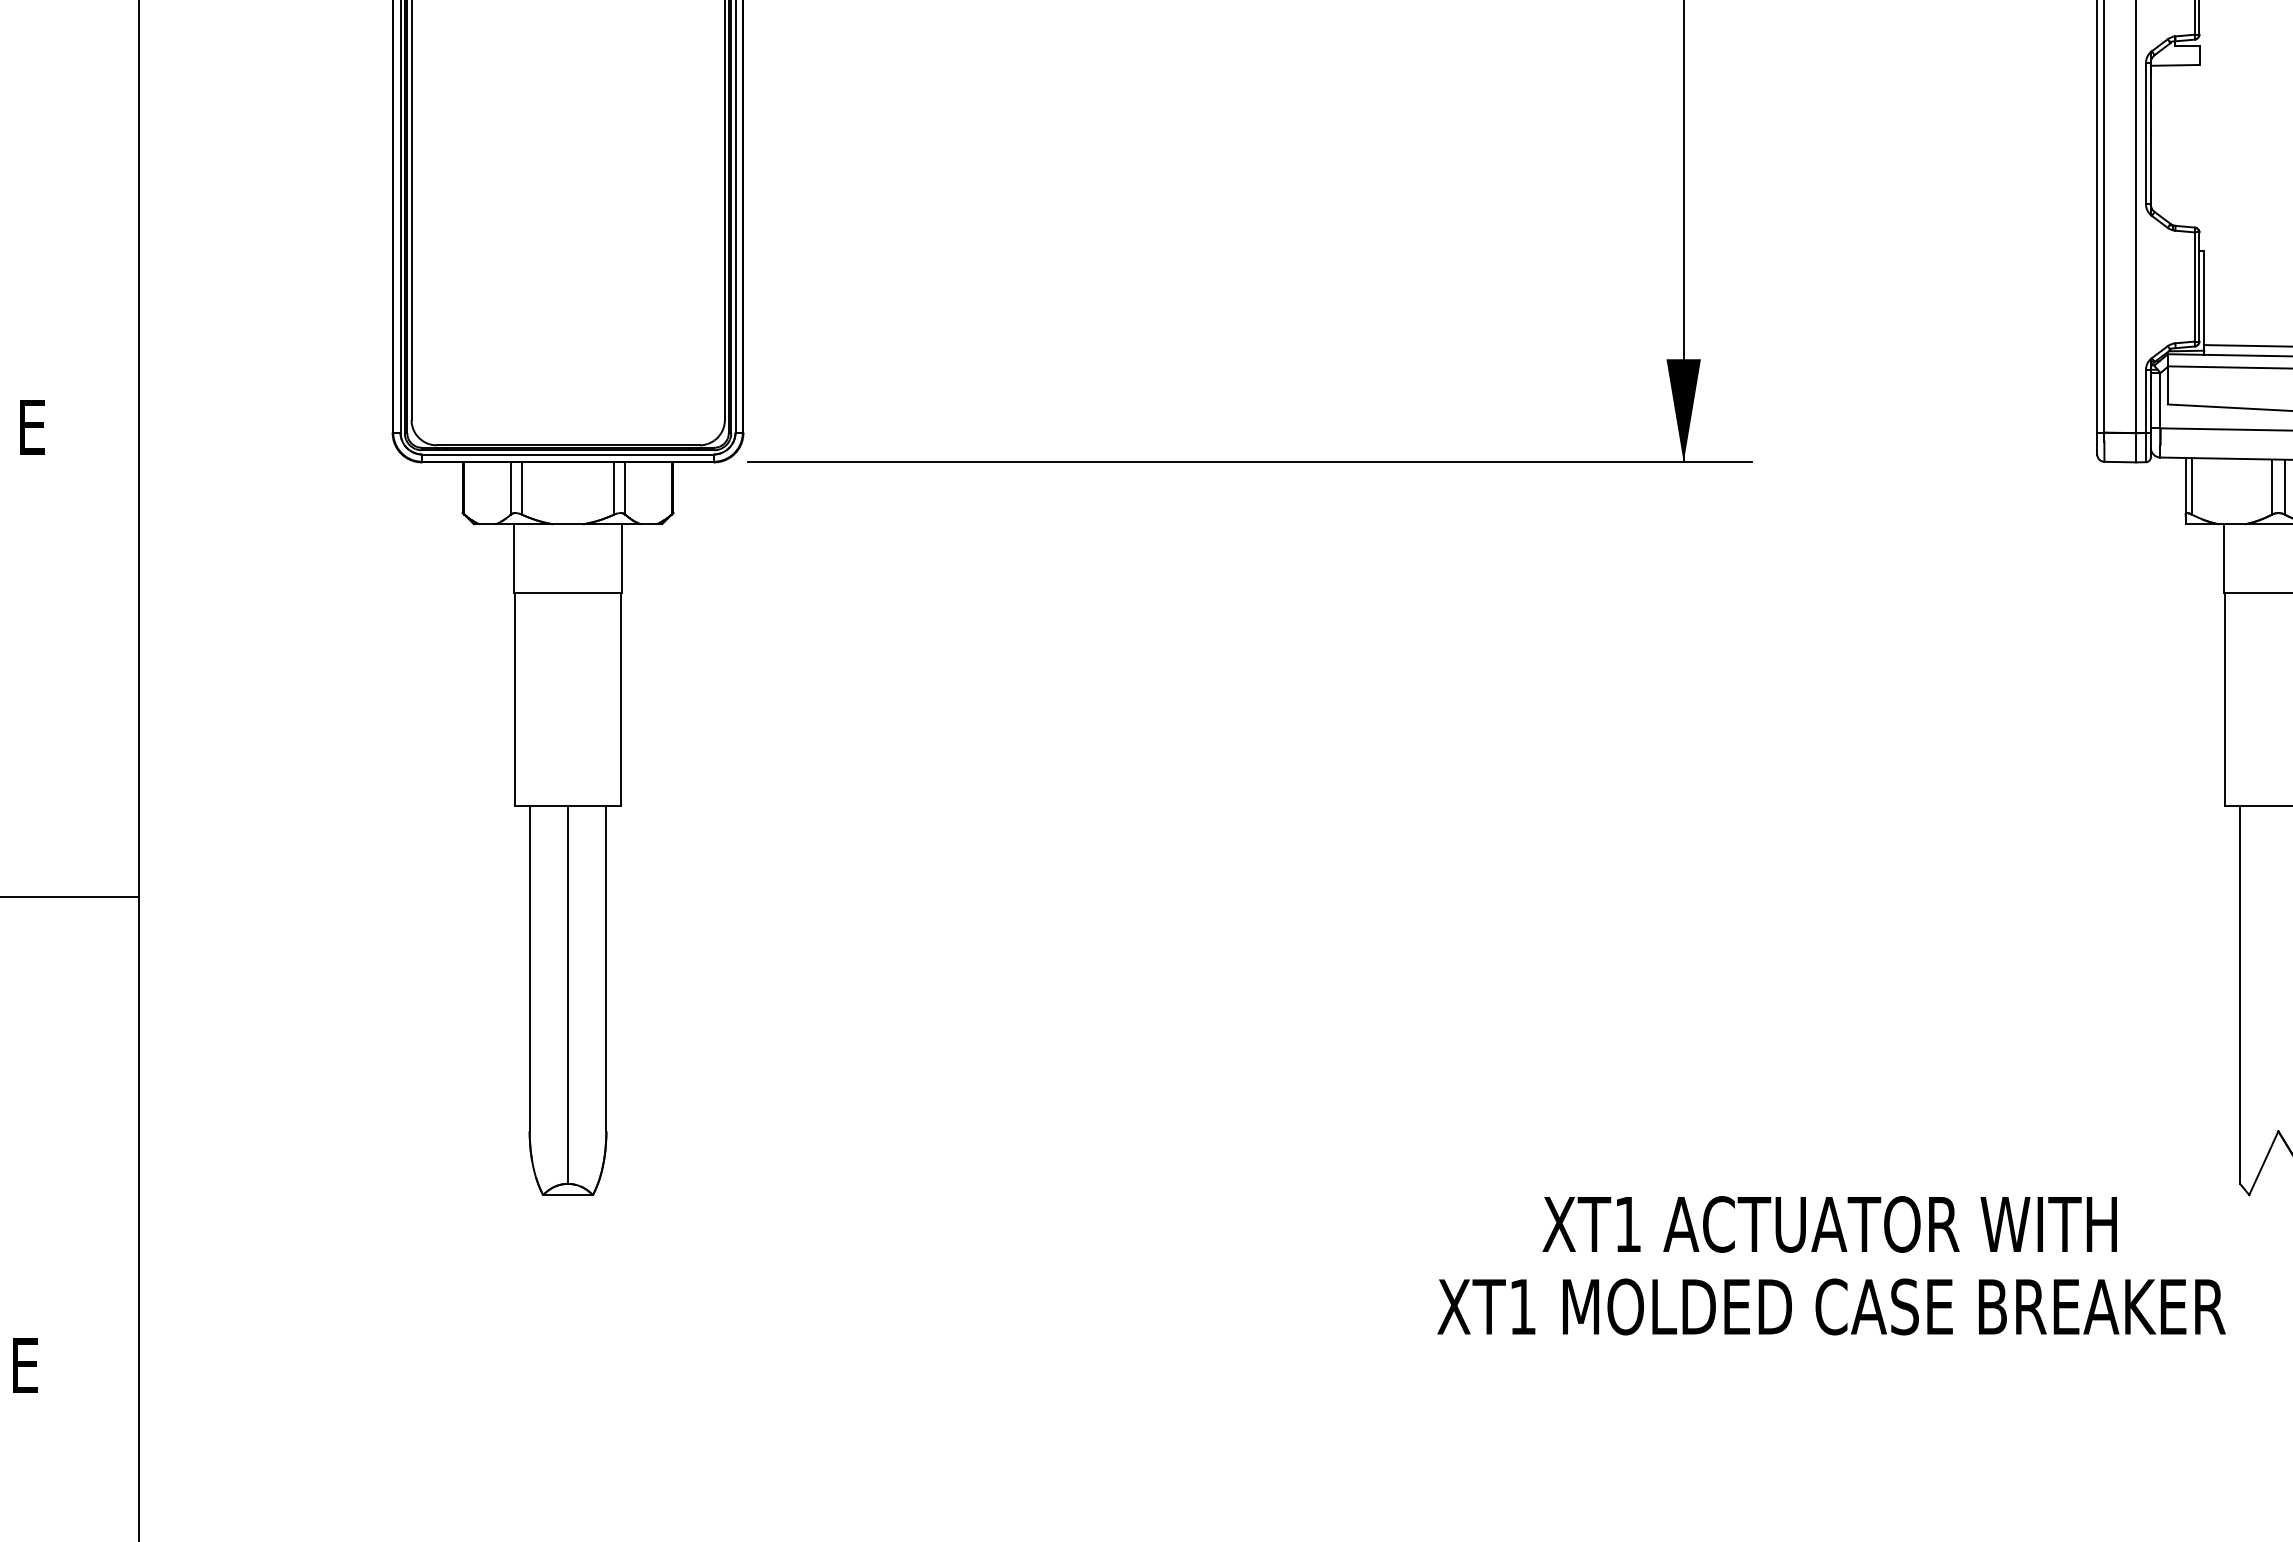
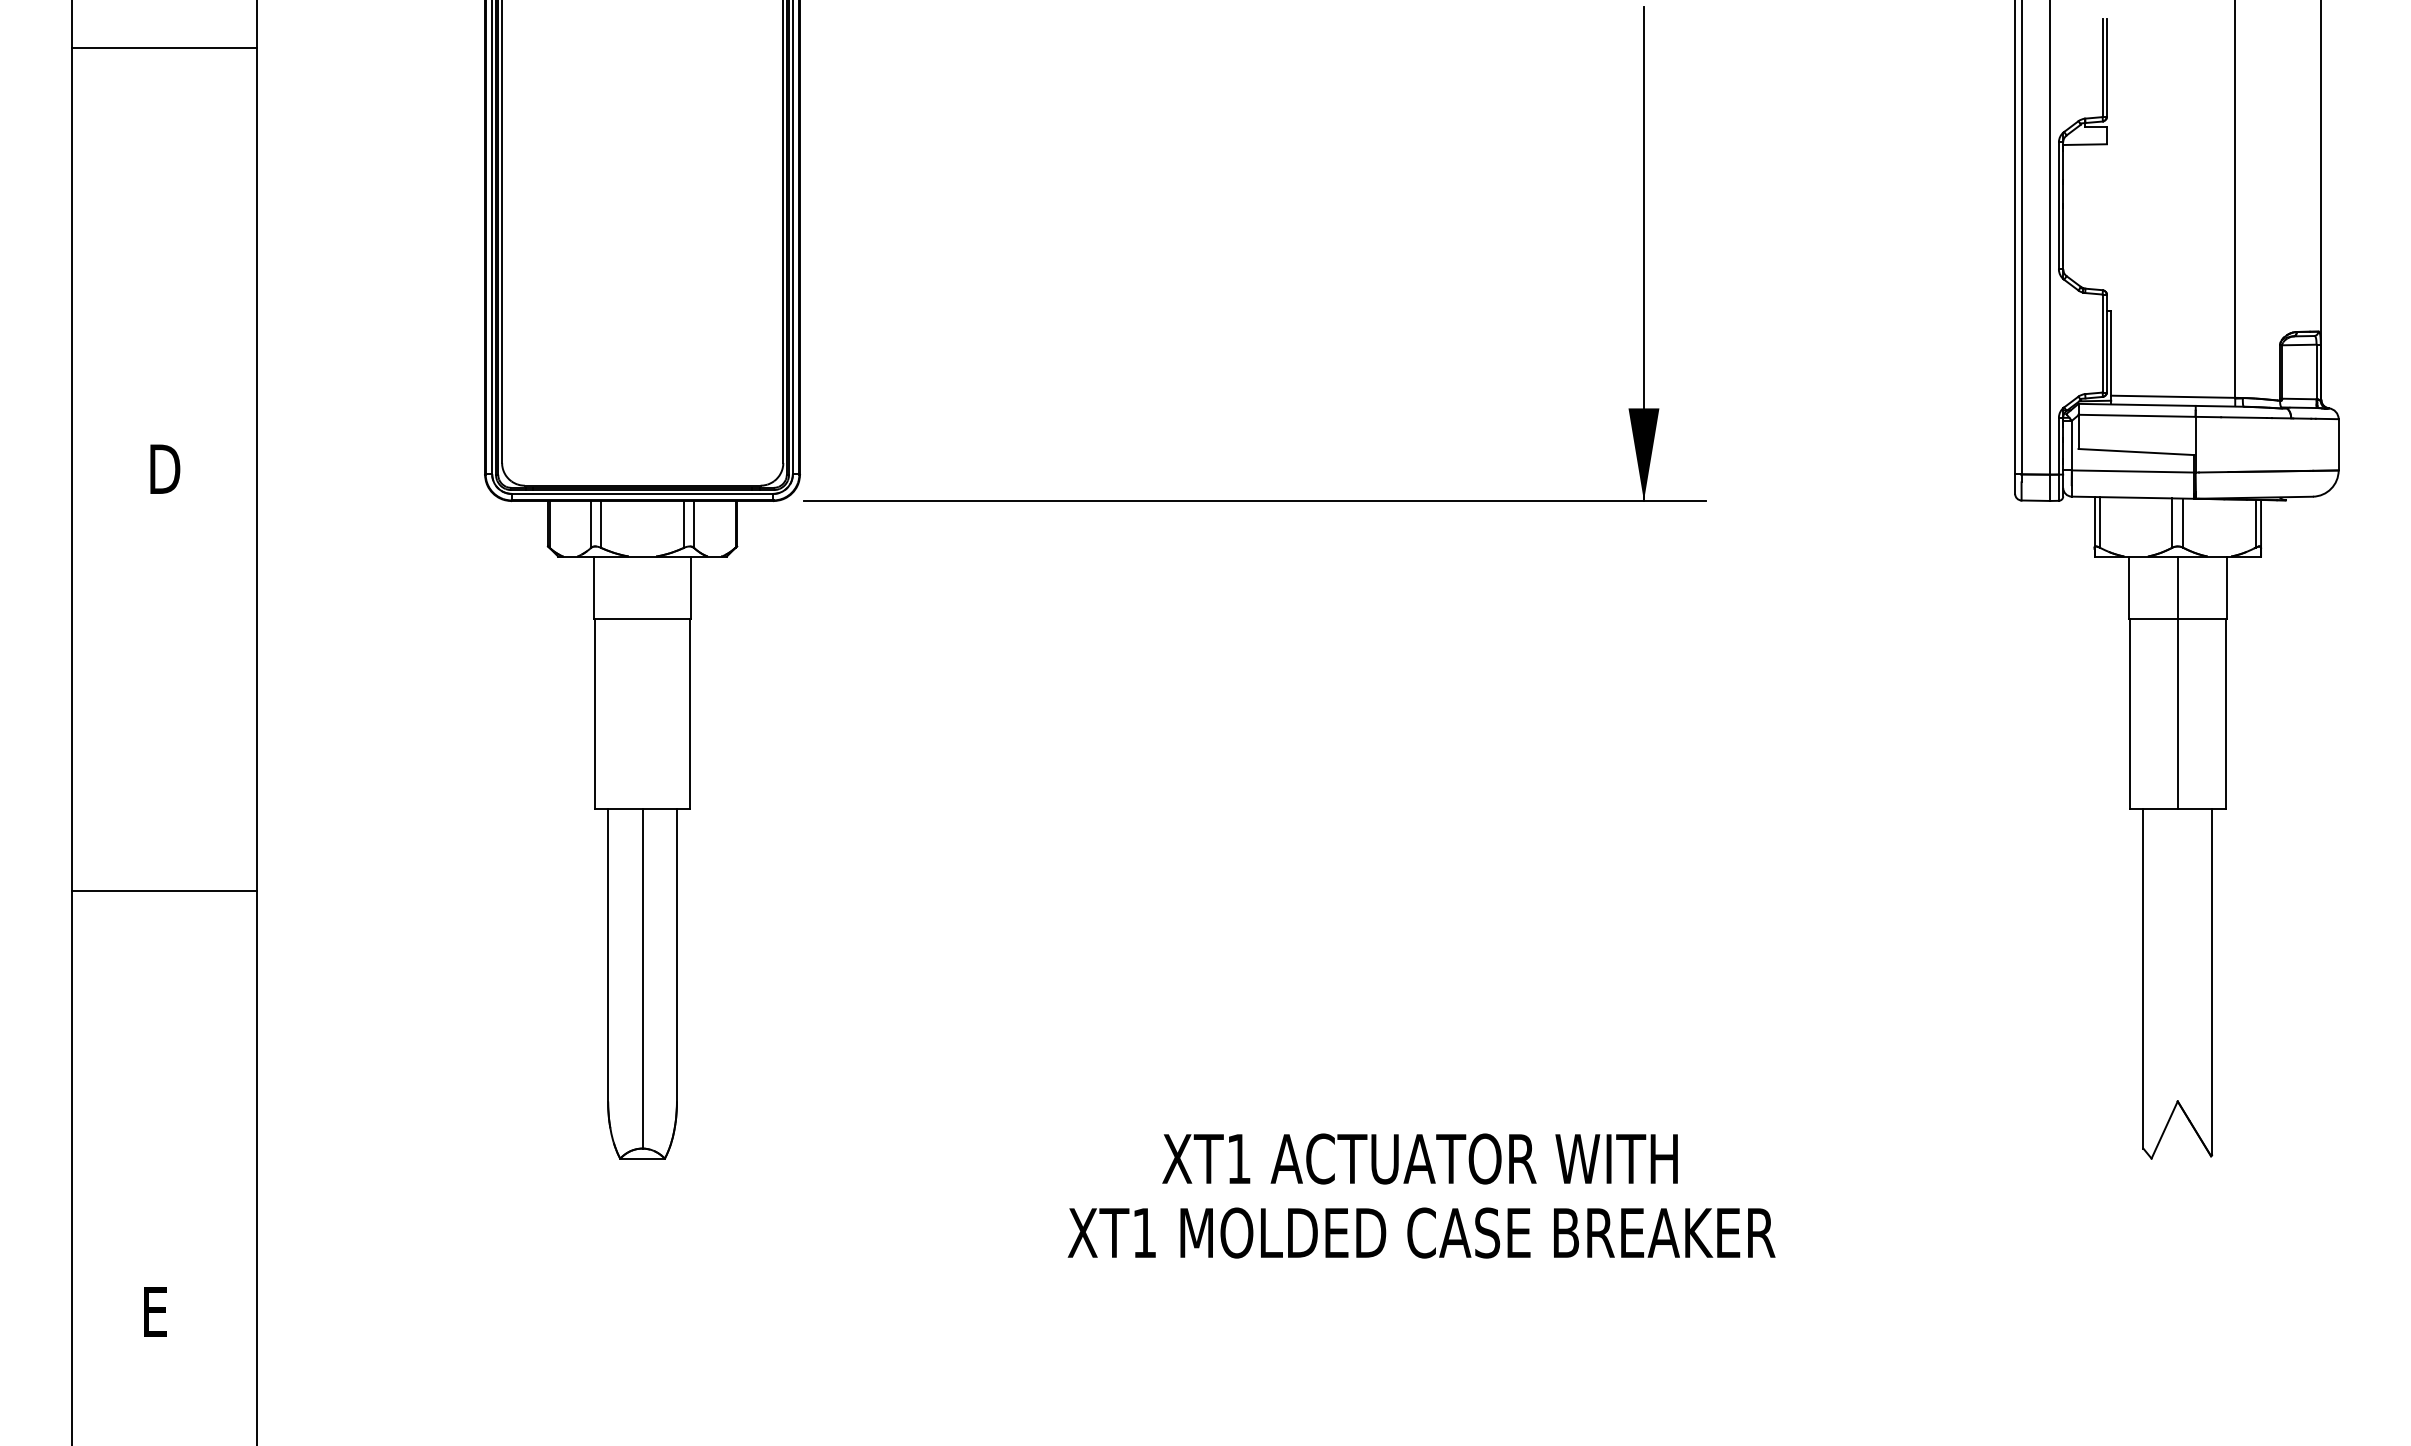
text: (36, 426) -> (165, 468), E -> D
line: (2278, 664) -> (2177, 682), added
text: (1831, 1265) -> (1421, 1195), moved

